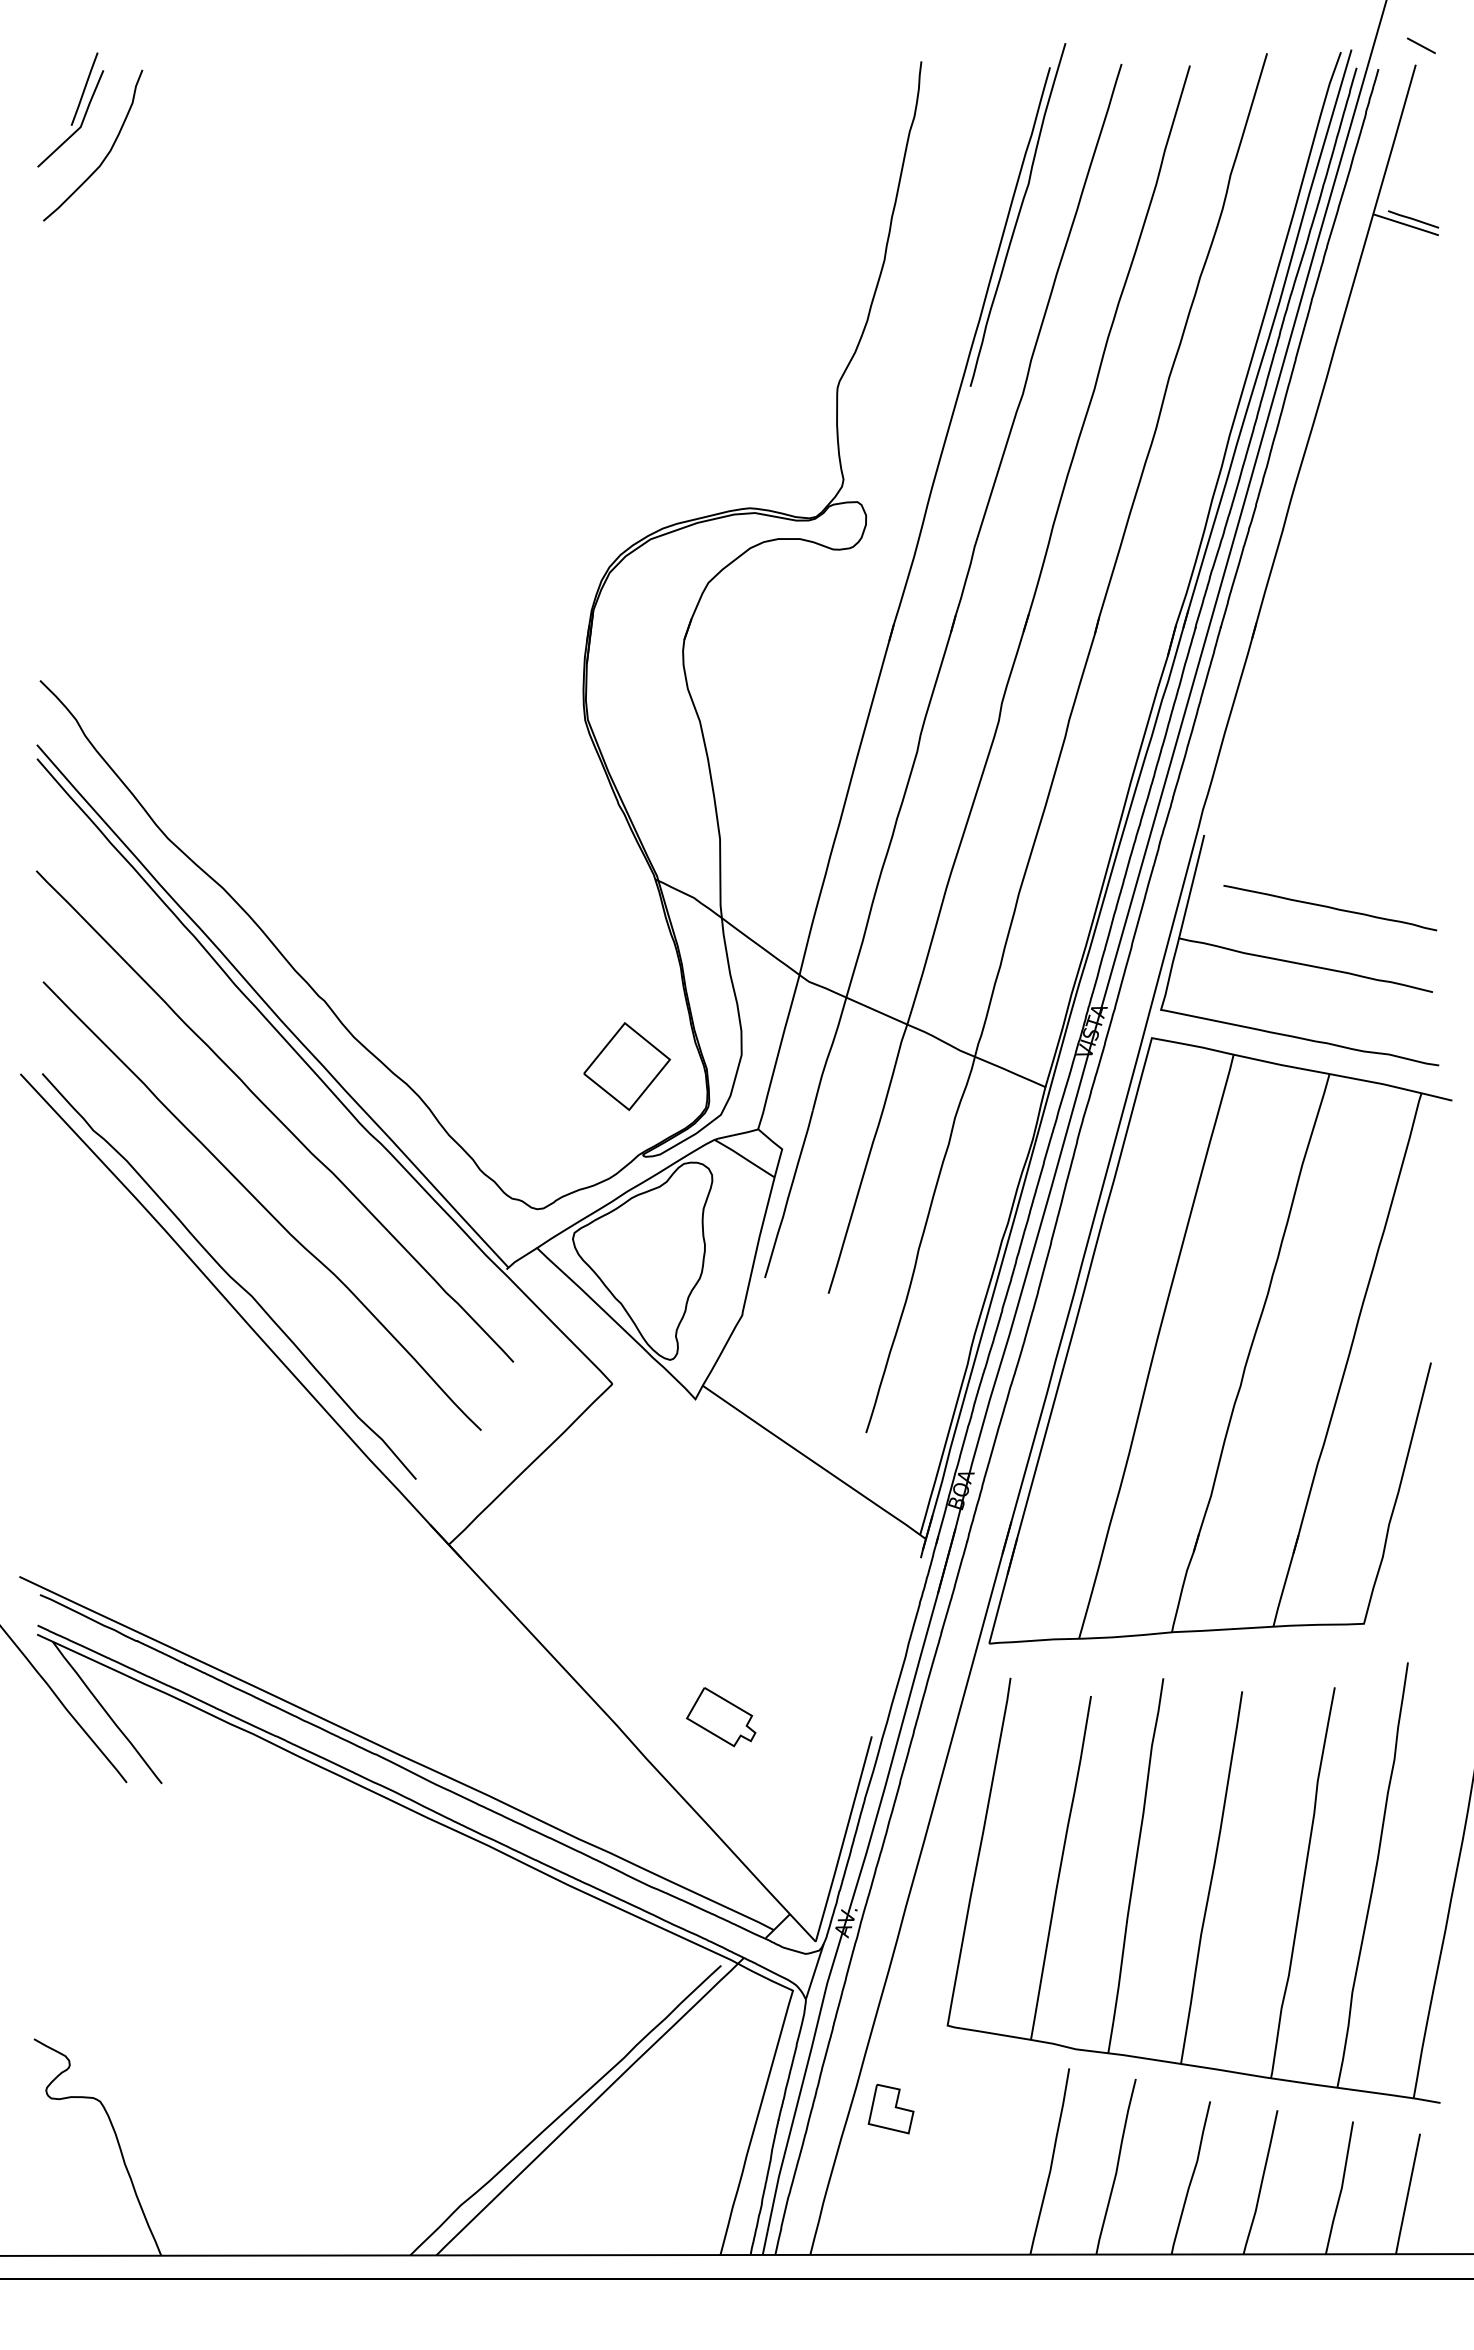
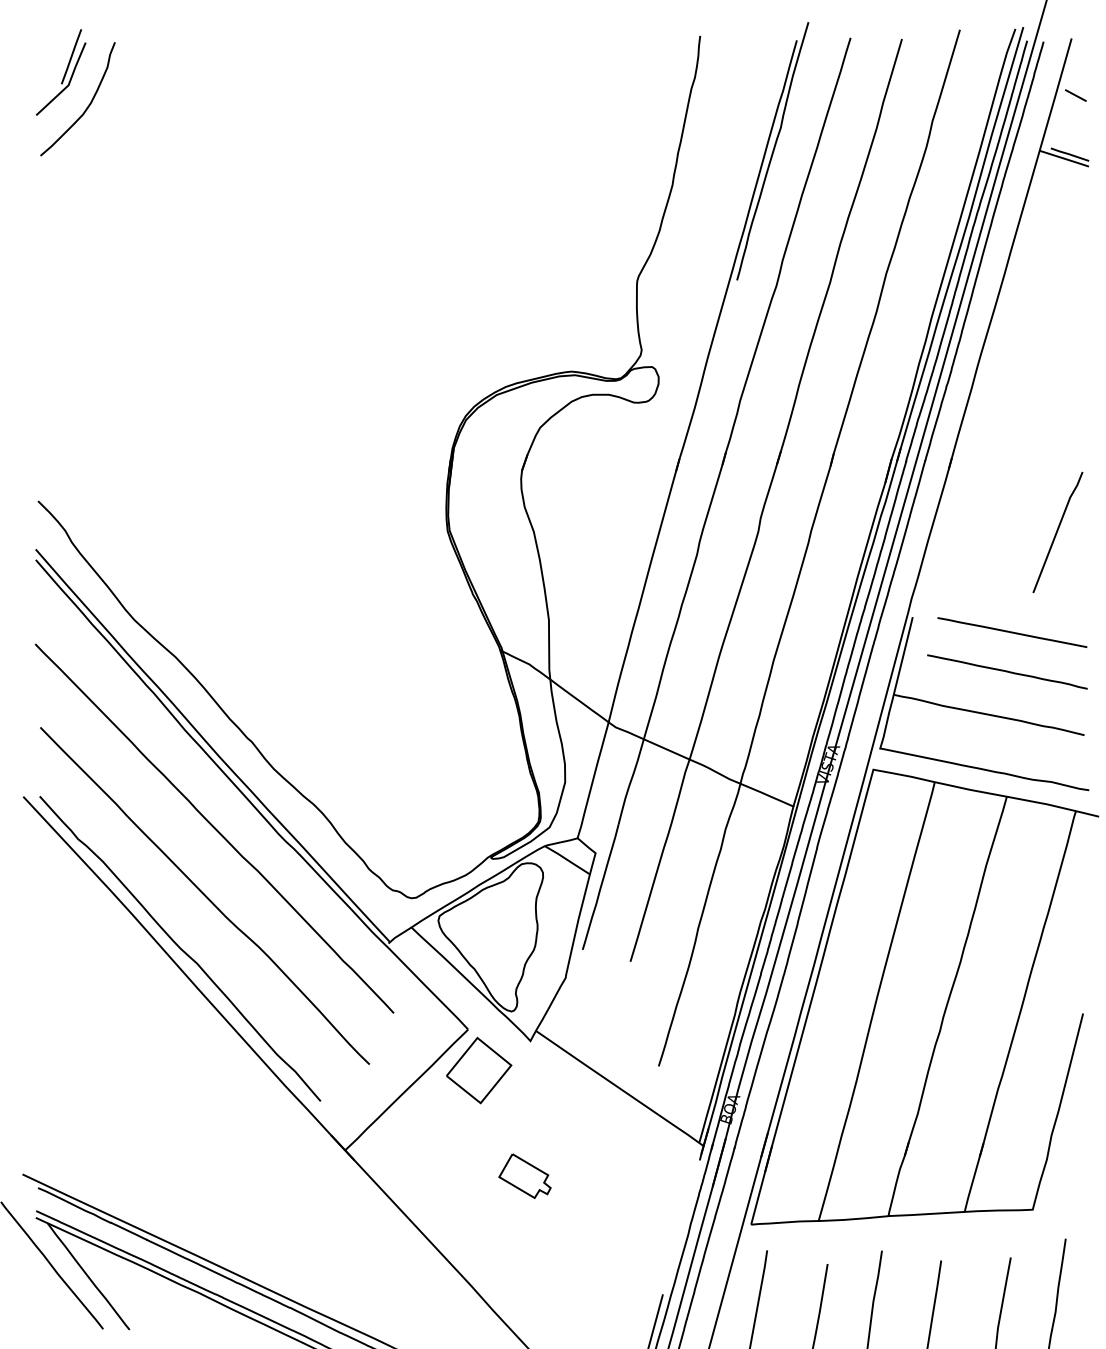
line: (1421, 45) -> (1075, 95), moved
curve: (1397, 721) -> (1057, 531), added
line: (1336, 855) -> (1012, 632), added
part: (627, 1066) -> (479, 1070), moved
part: (721, 1717) -> (525, 1176), moved

